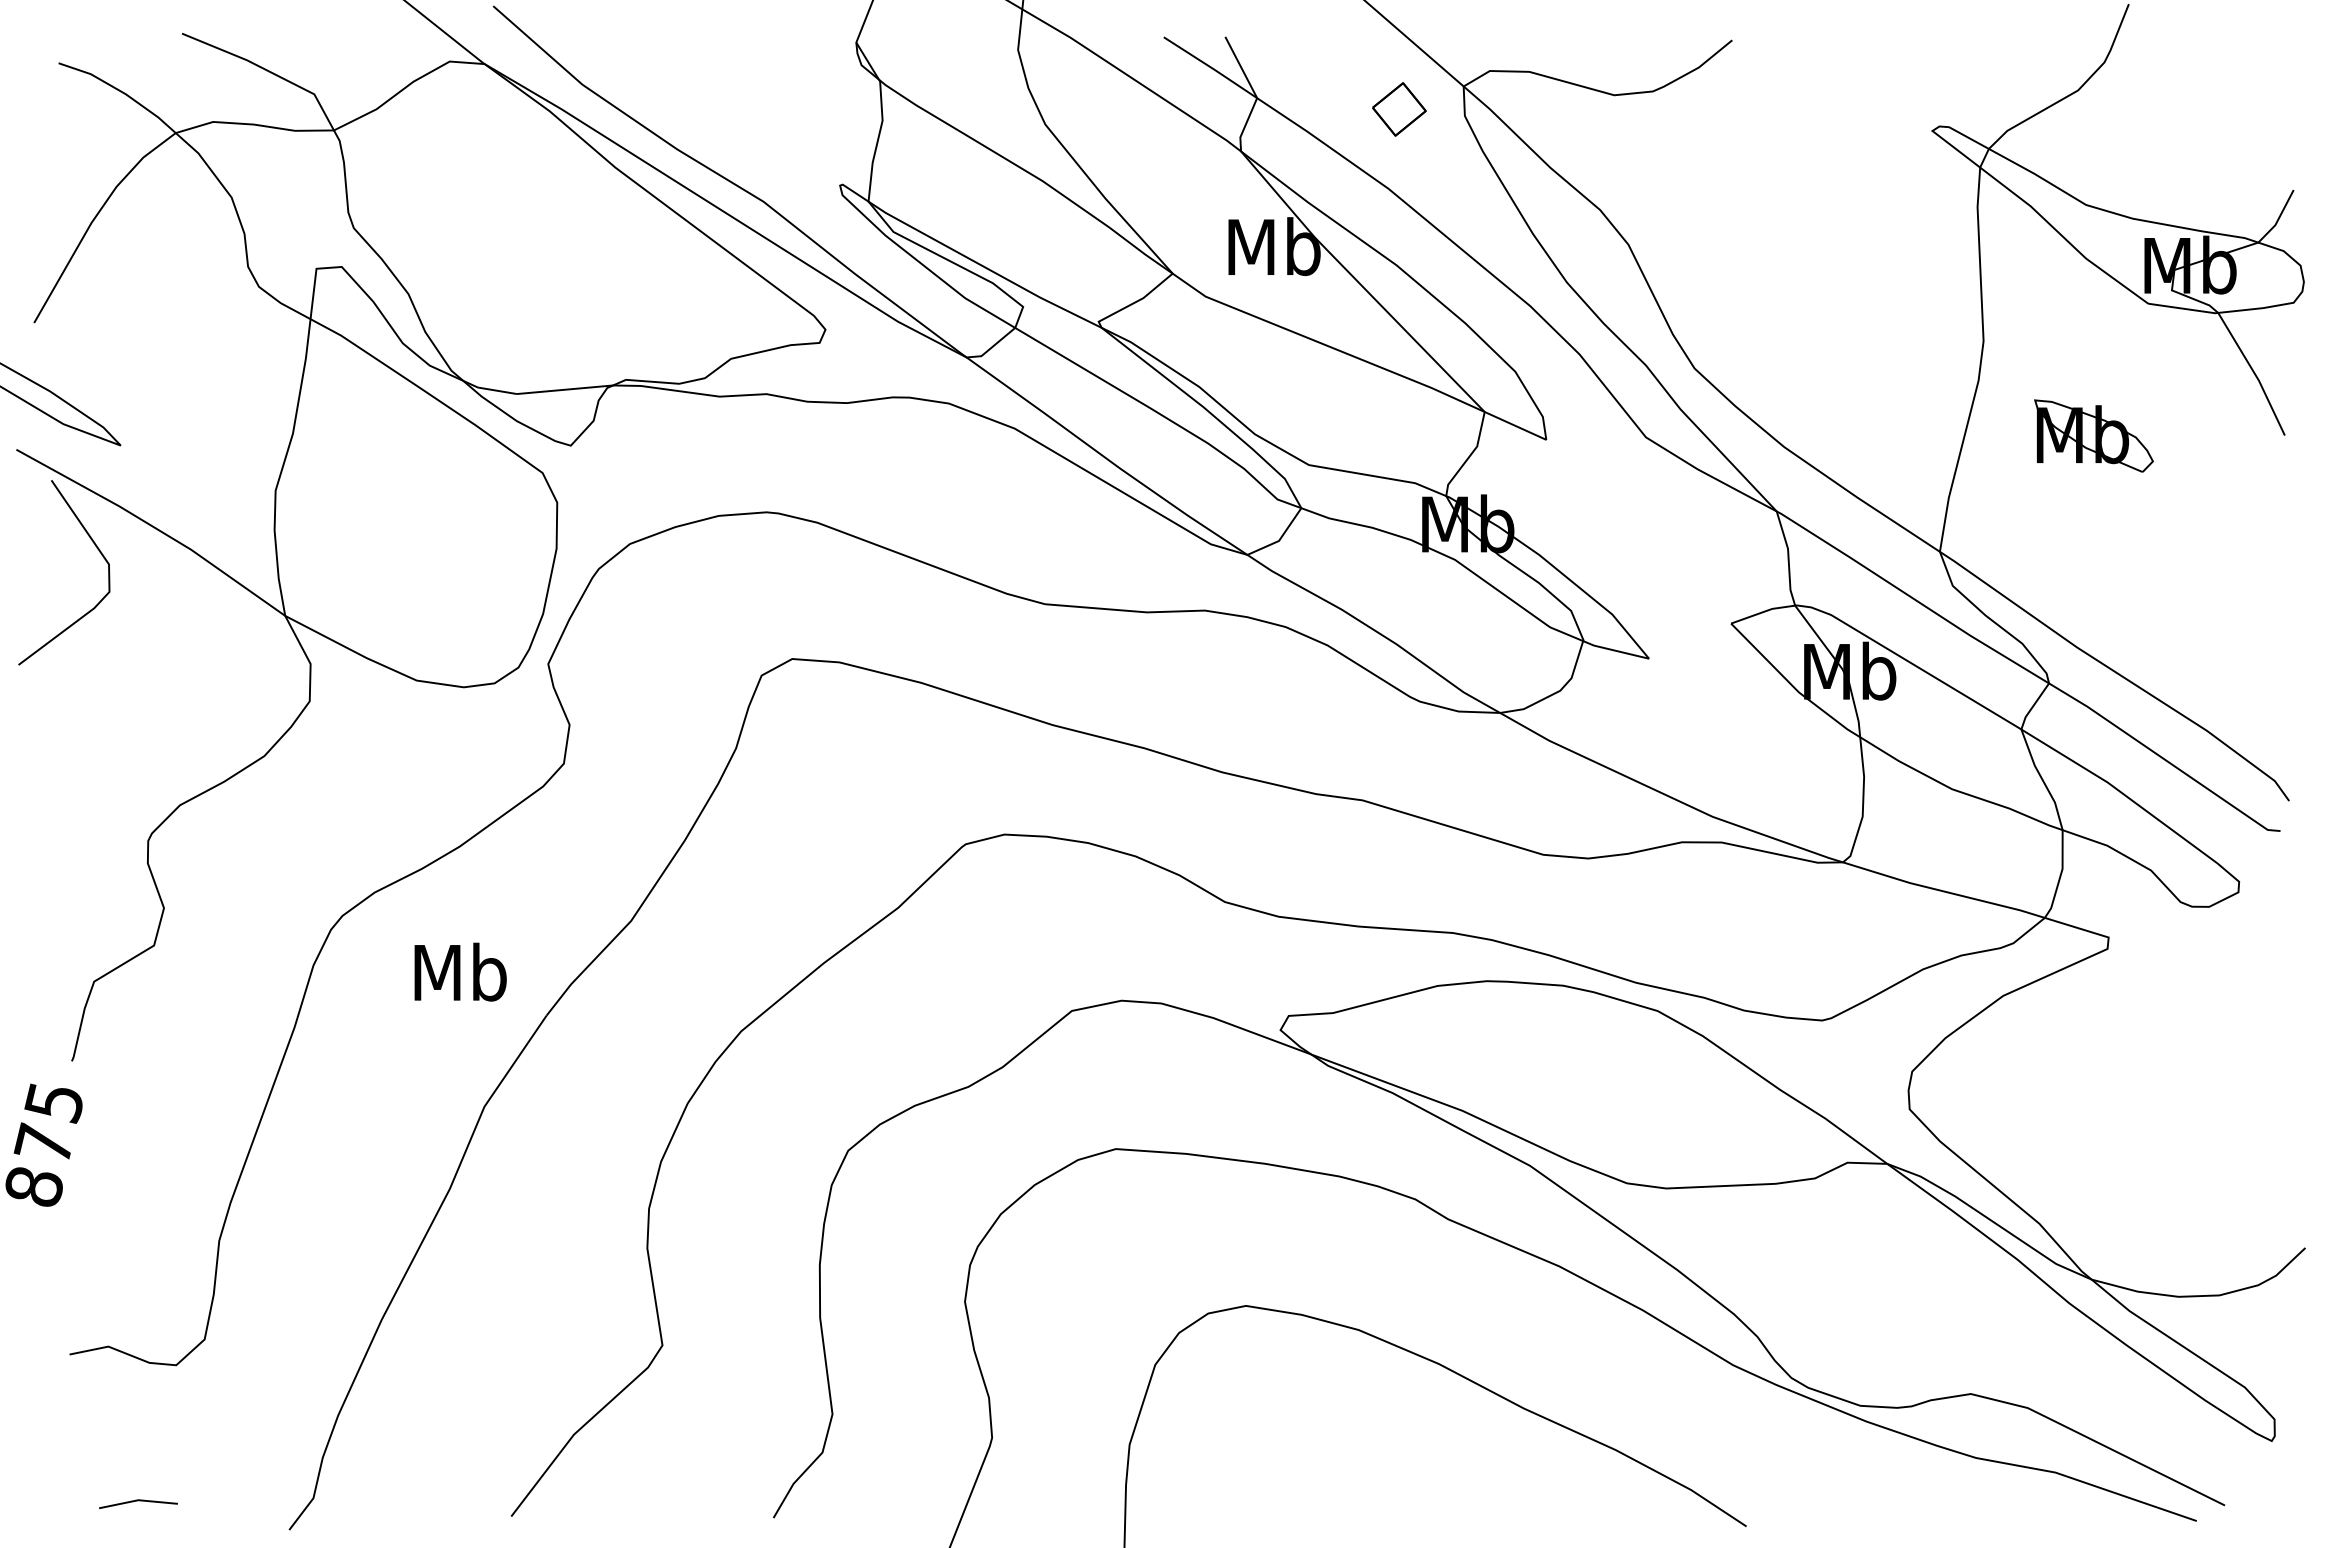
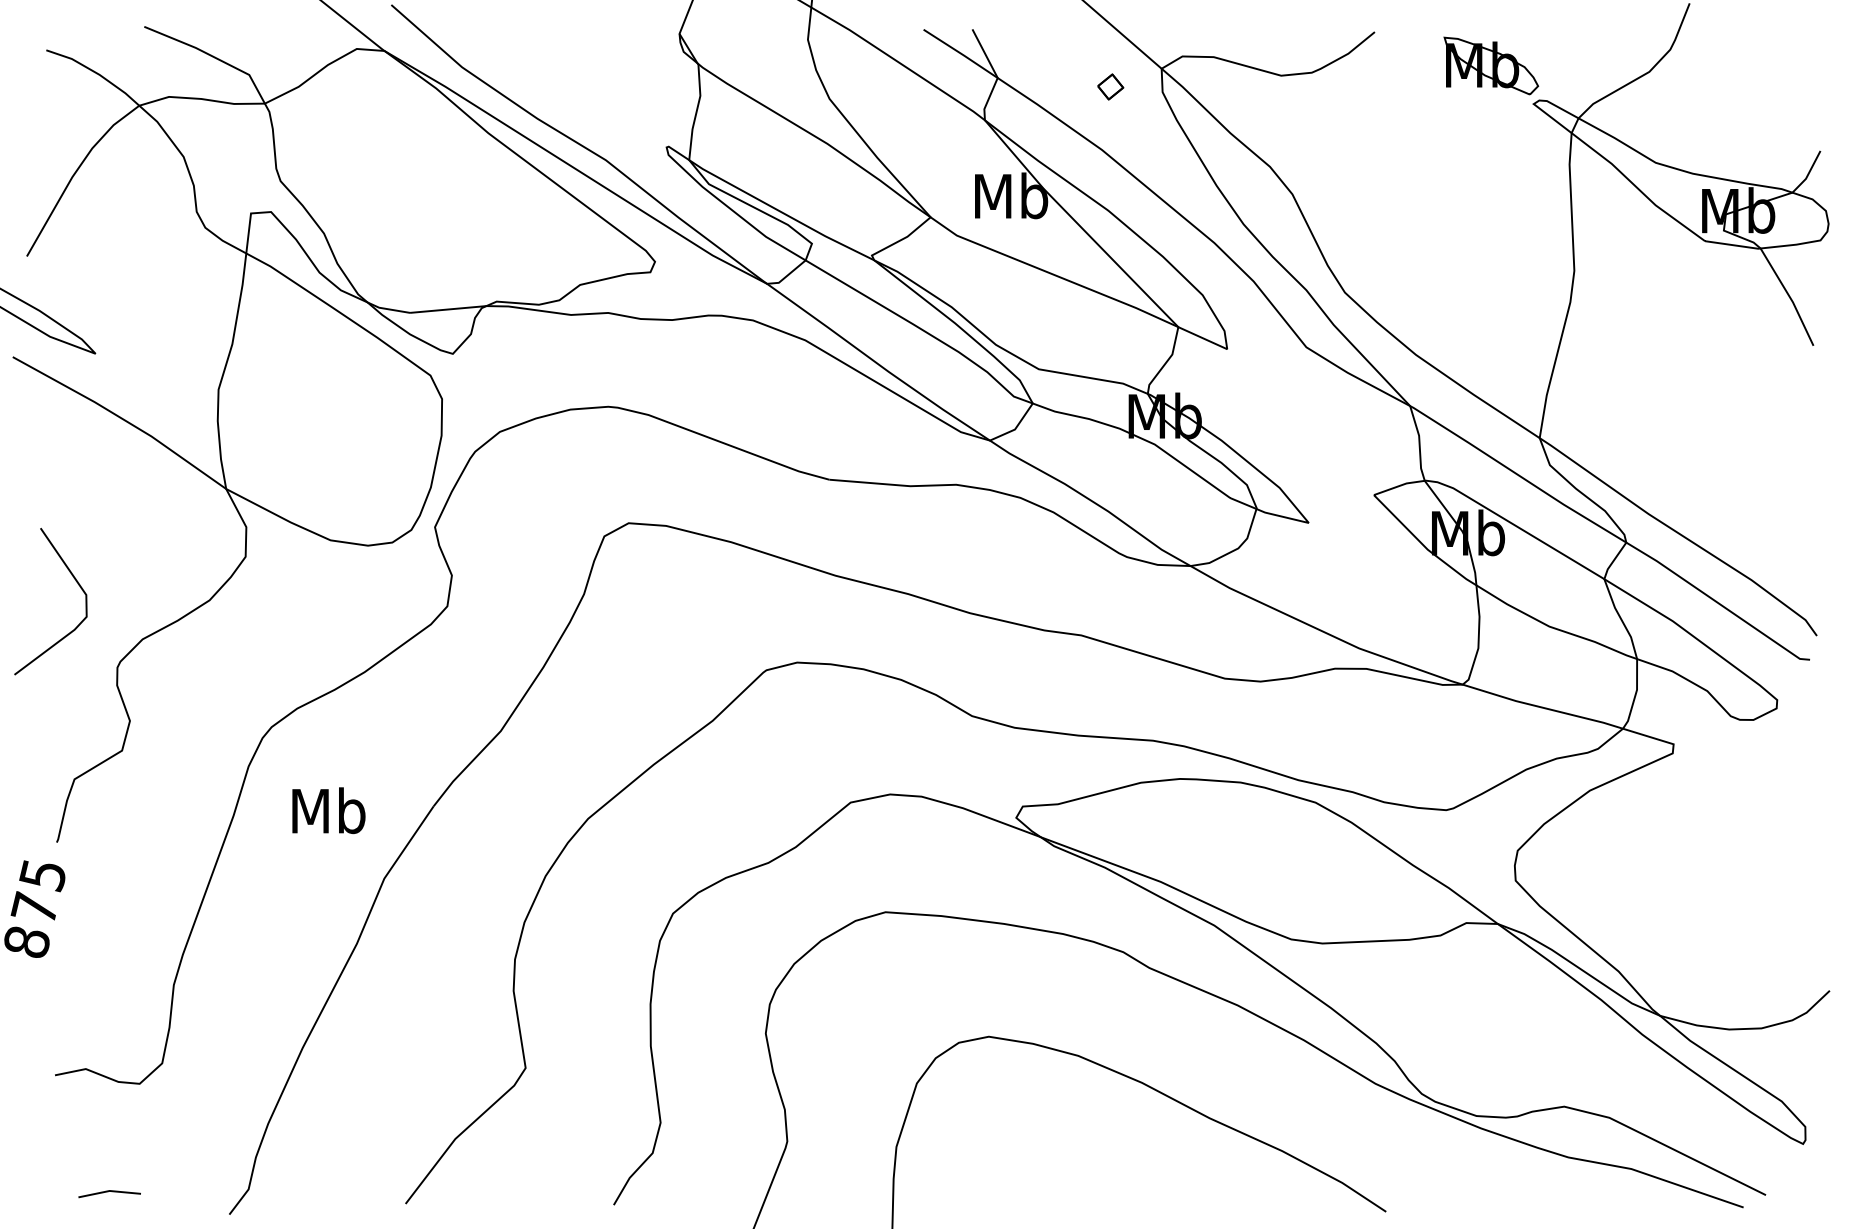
part: (1399, 109) -> (1110, 87), size x0.6
part: (2093, 435) -> (1490, 65), moved
line: (97, 549) -> (77, 583), moved
text: (460, 971) -> (328, 810), moved

